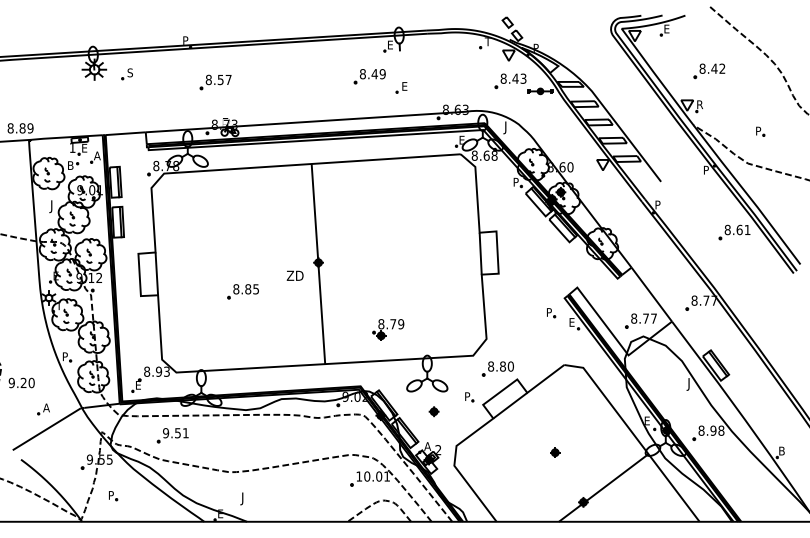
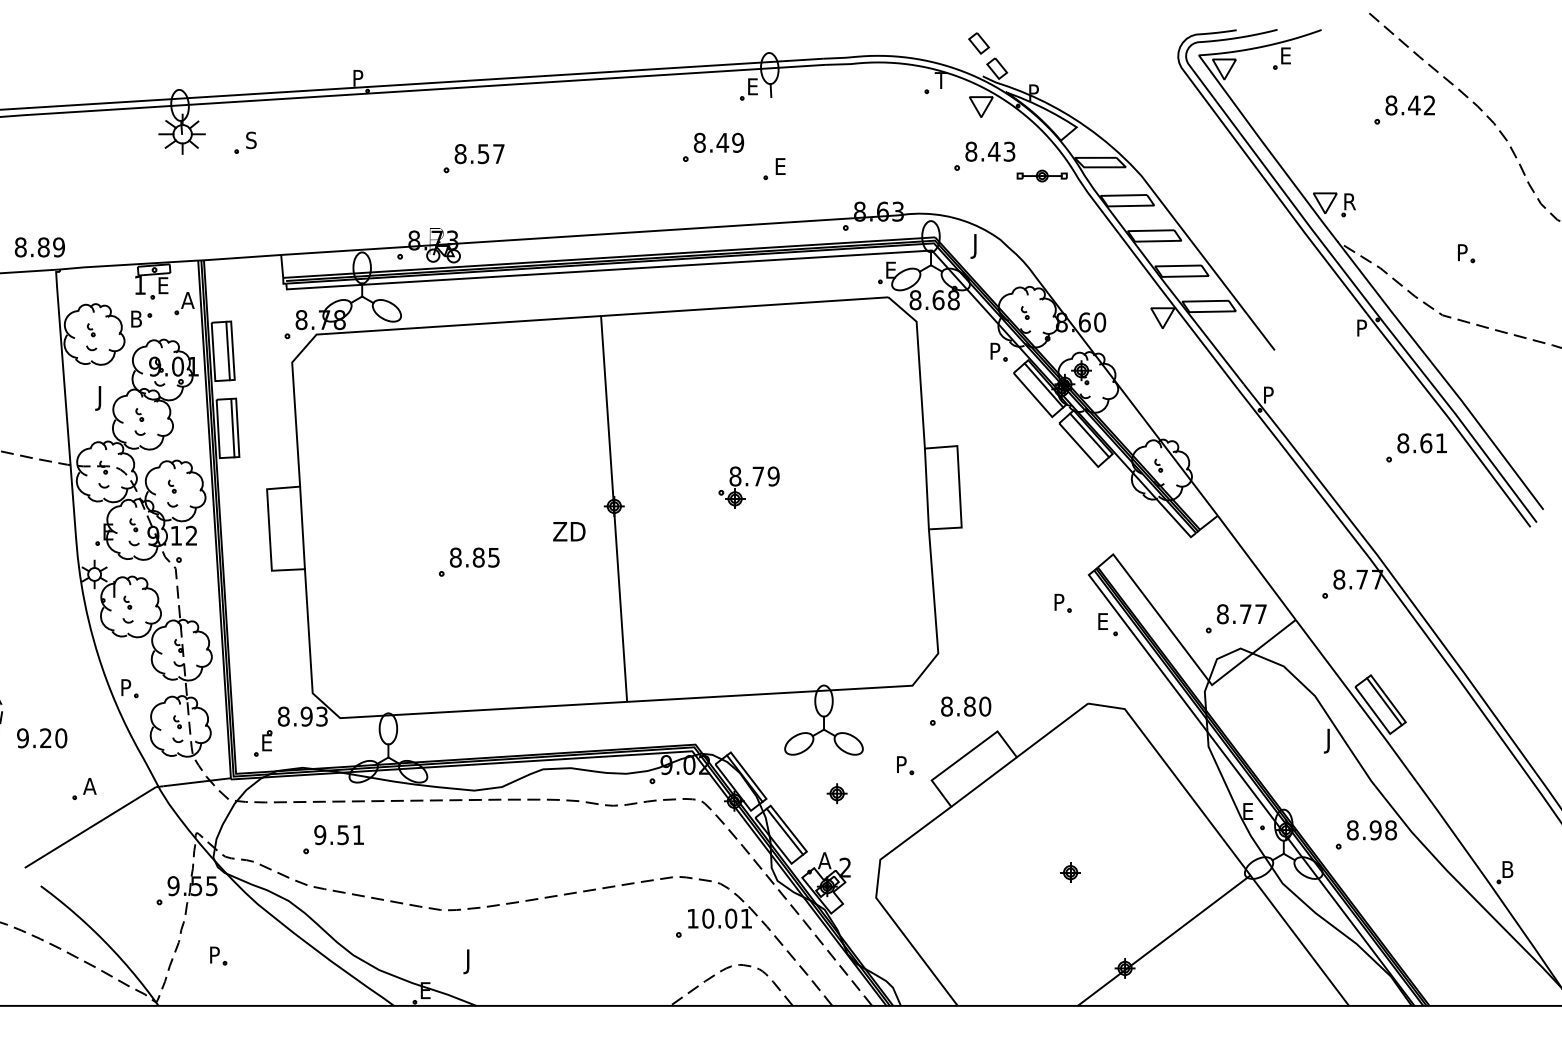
part: (709, 71) -> (1404, 110), moved
part: (215, 82) -> (473, 158), moved
part: (388, 329) -> (749, 486), moved

